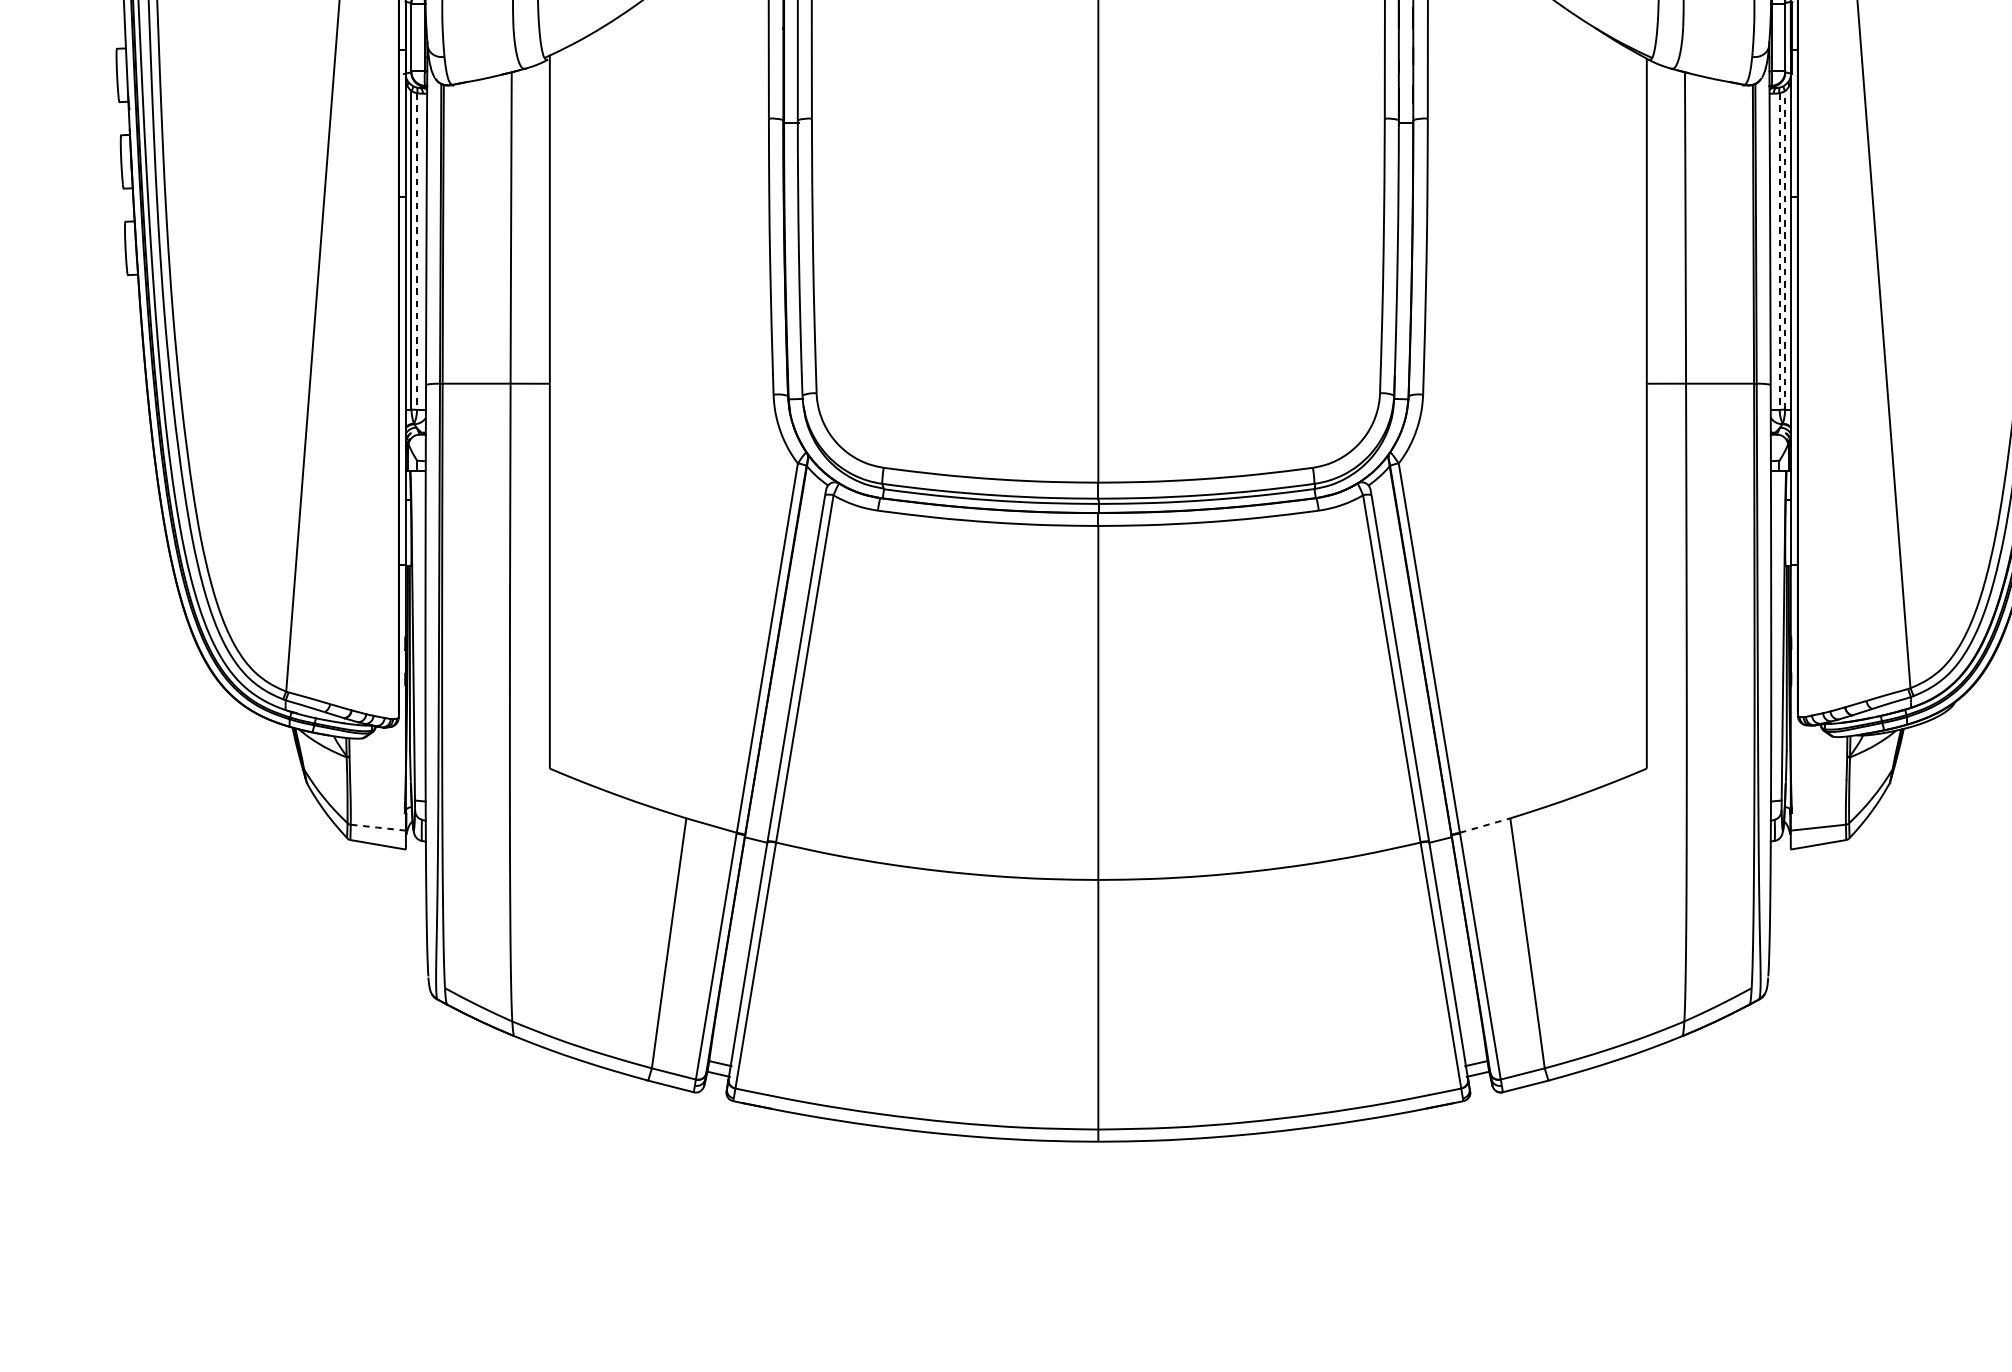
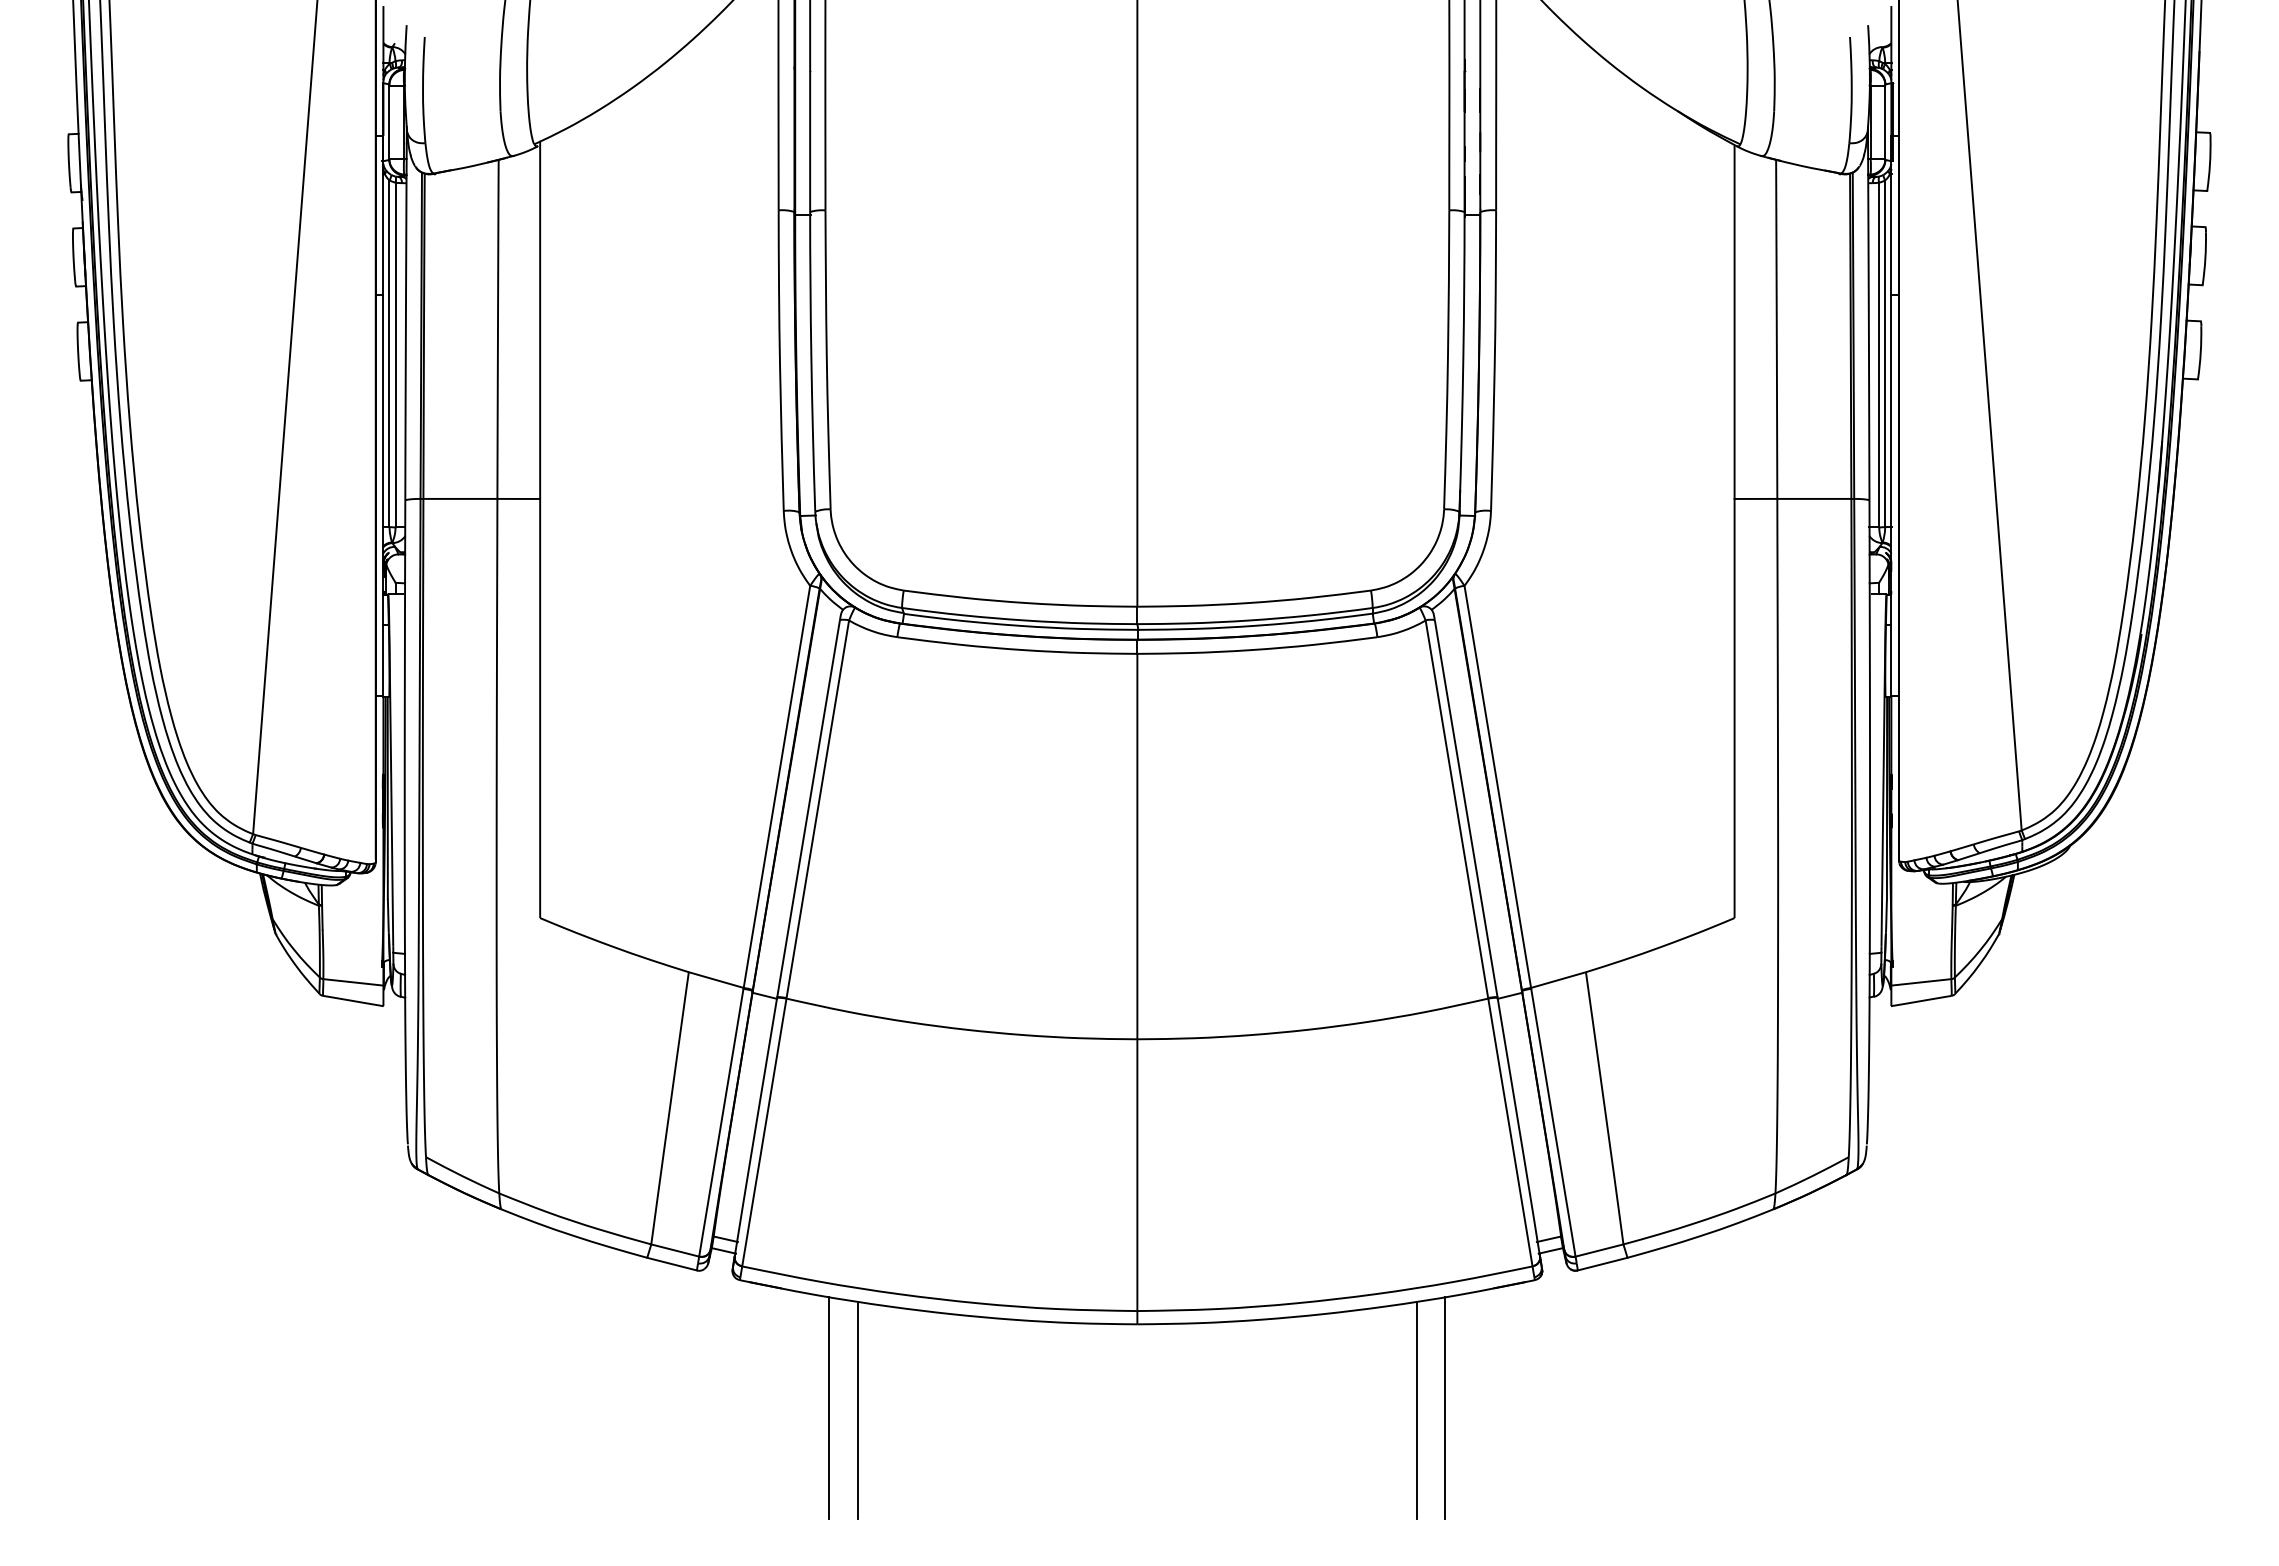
line: (1785, 250) -> (1885, 353), dashed -> solid
line: (417, 251) -> (395, 355), dashed -> solid
line: (1779, 251) -> (1879, 355), dashed -> solid
line: (1485, 825) -> (1558, 980), dashed -> solid
line: (377, 827) -> (352, 982), dashed -> solid
line: (815, 1218) -> (829, 1407), added
line: (1381, 1218) -> (1445, 1407), added
line: (841, 1219) -> (857, 1409), added
line: (1355, 1219) -> (1417, 1409), added

